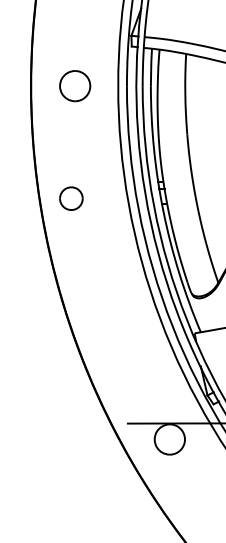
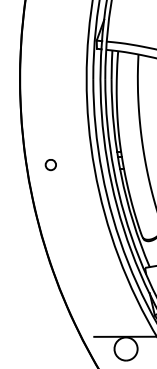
part: (75, 86) -> (53, 79), removed
part: (71, 198) -> (50, 164), size x0.6

